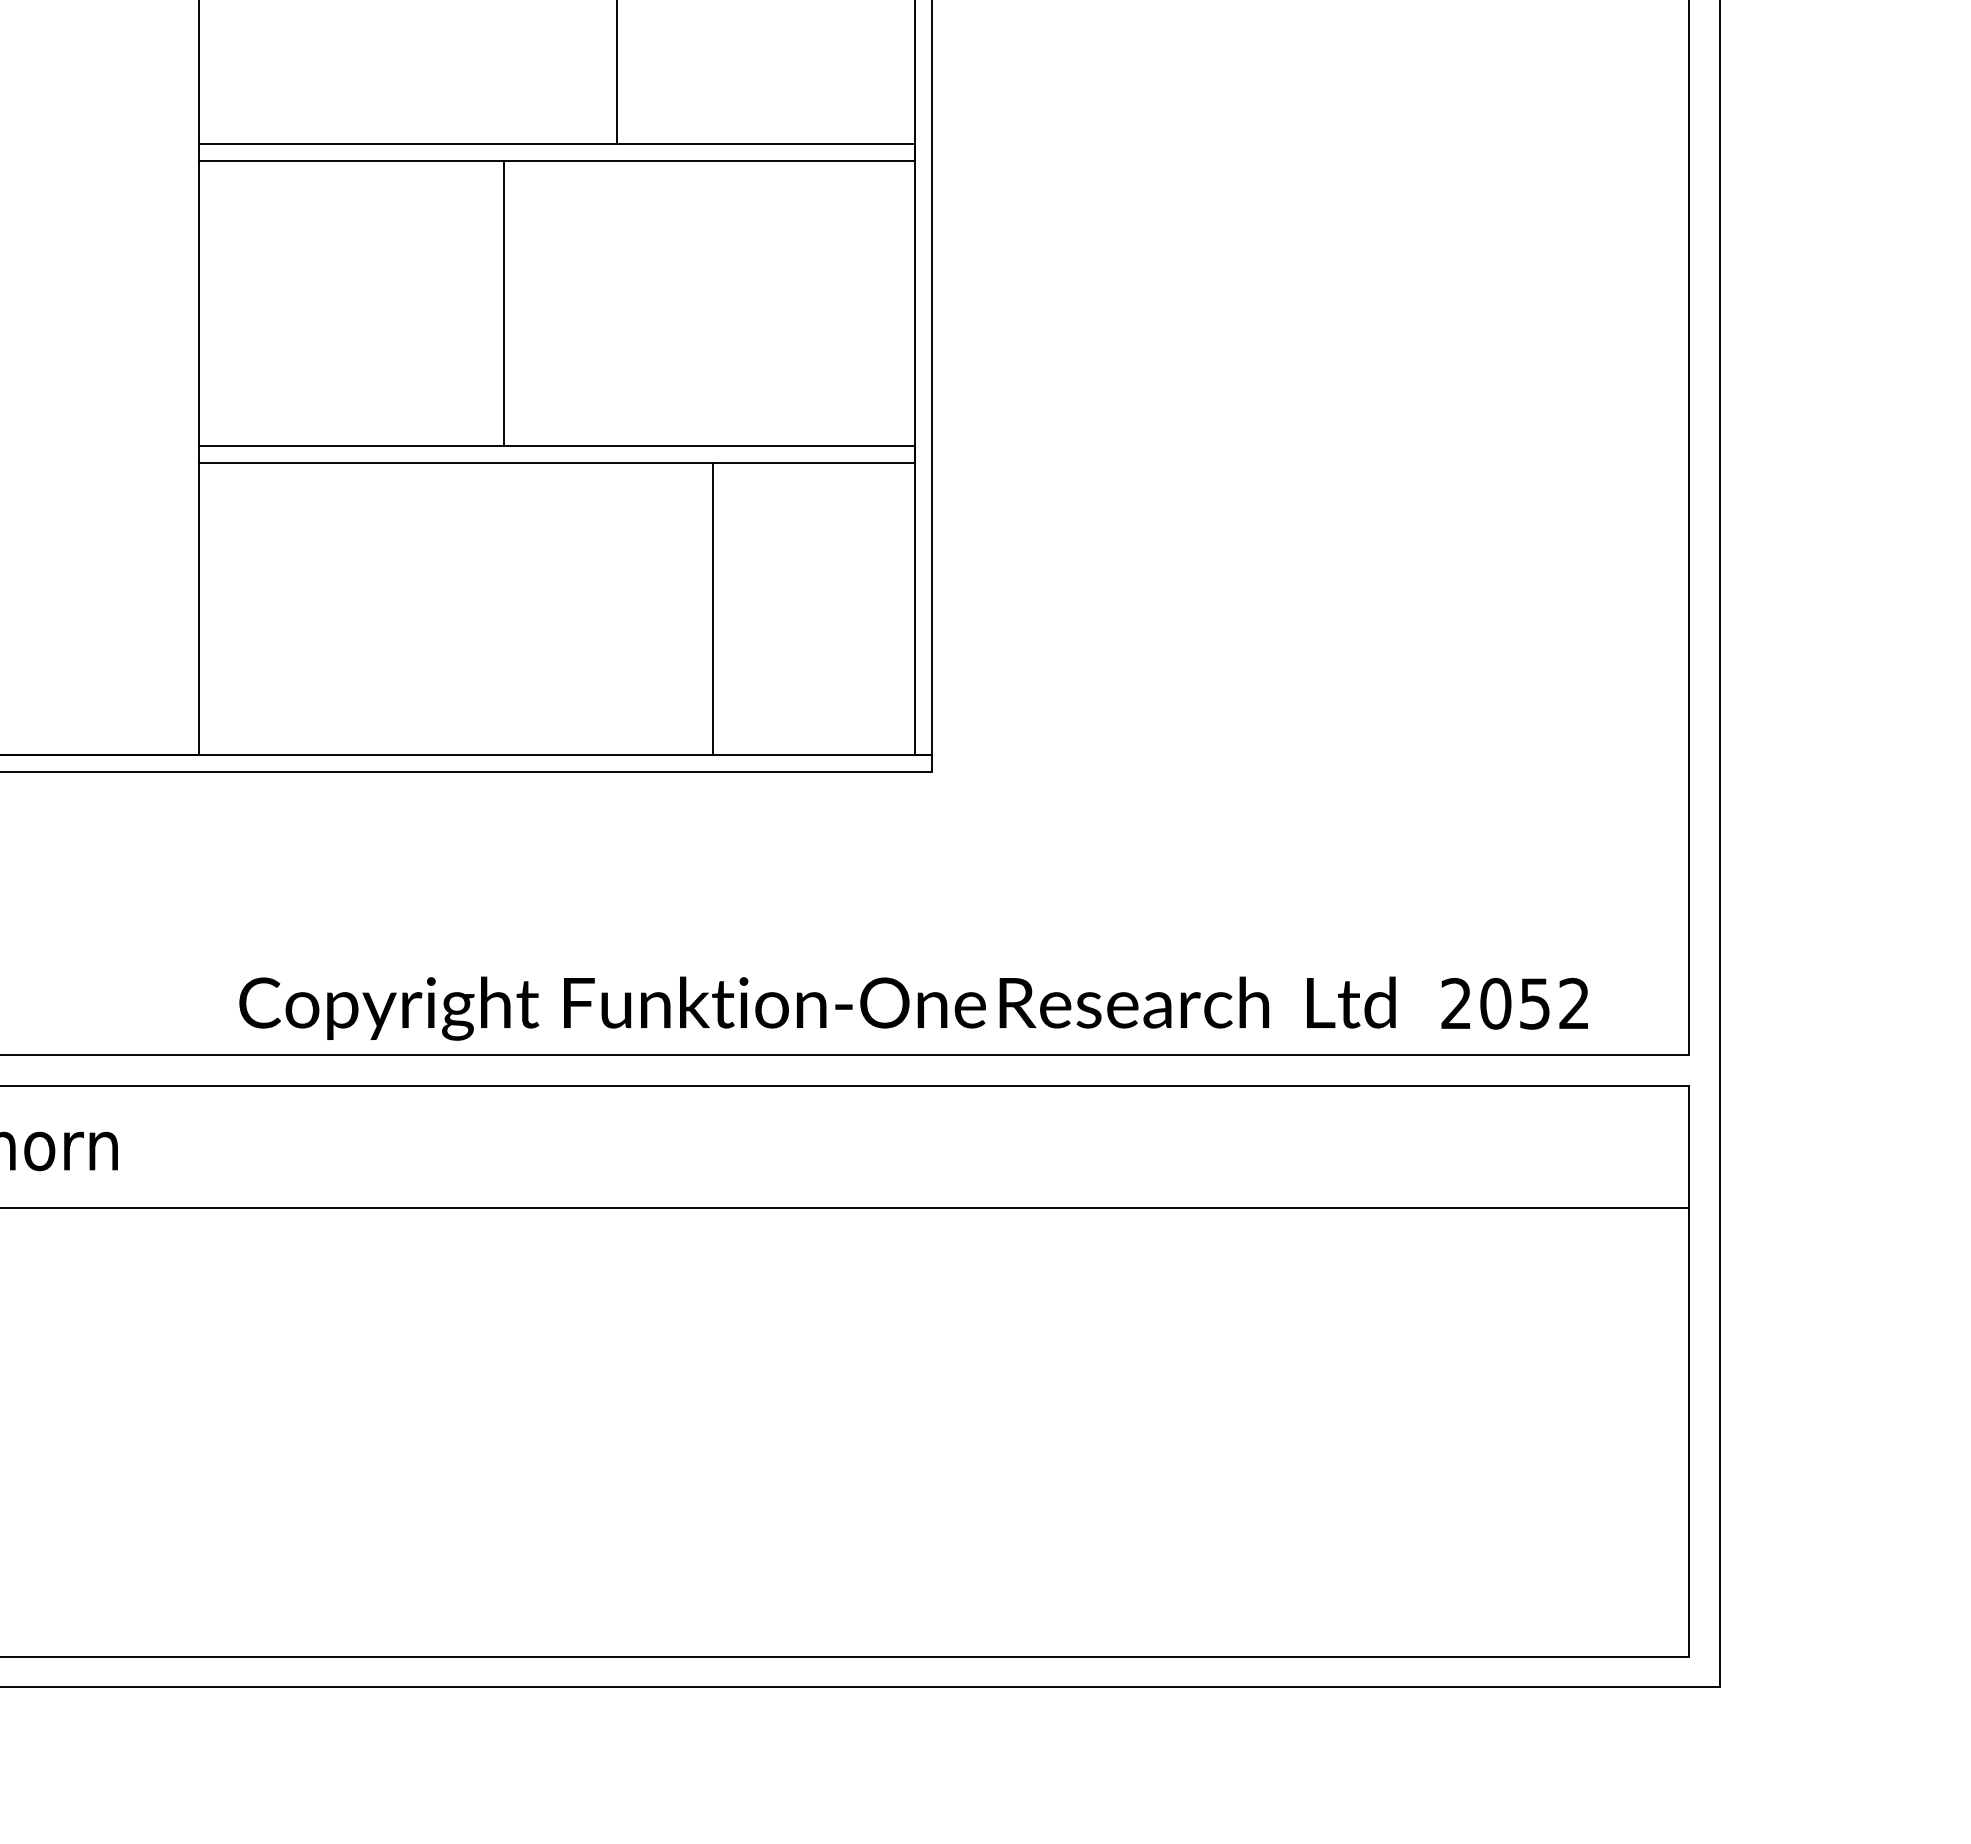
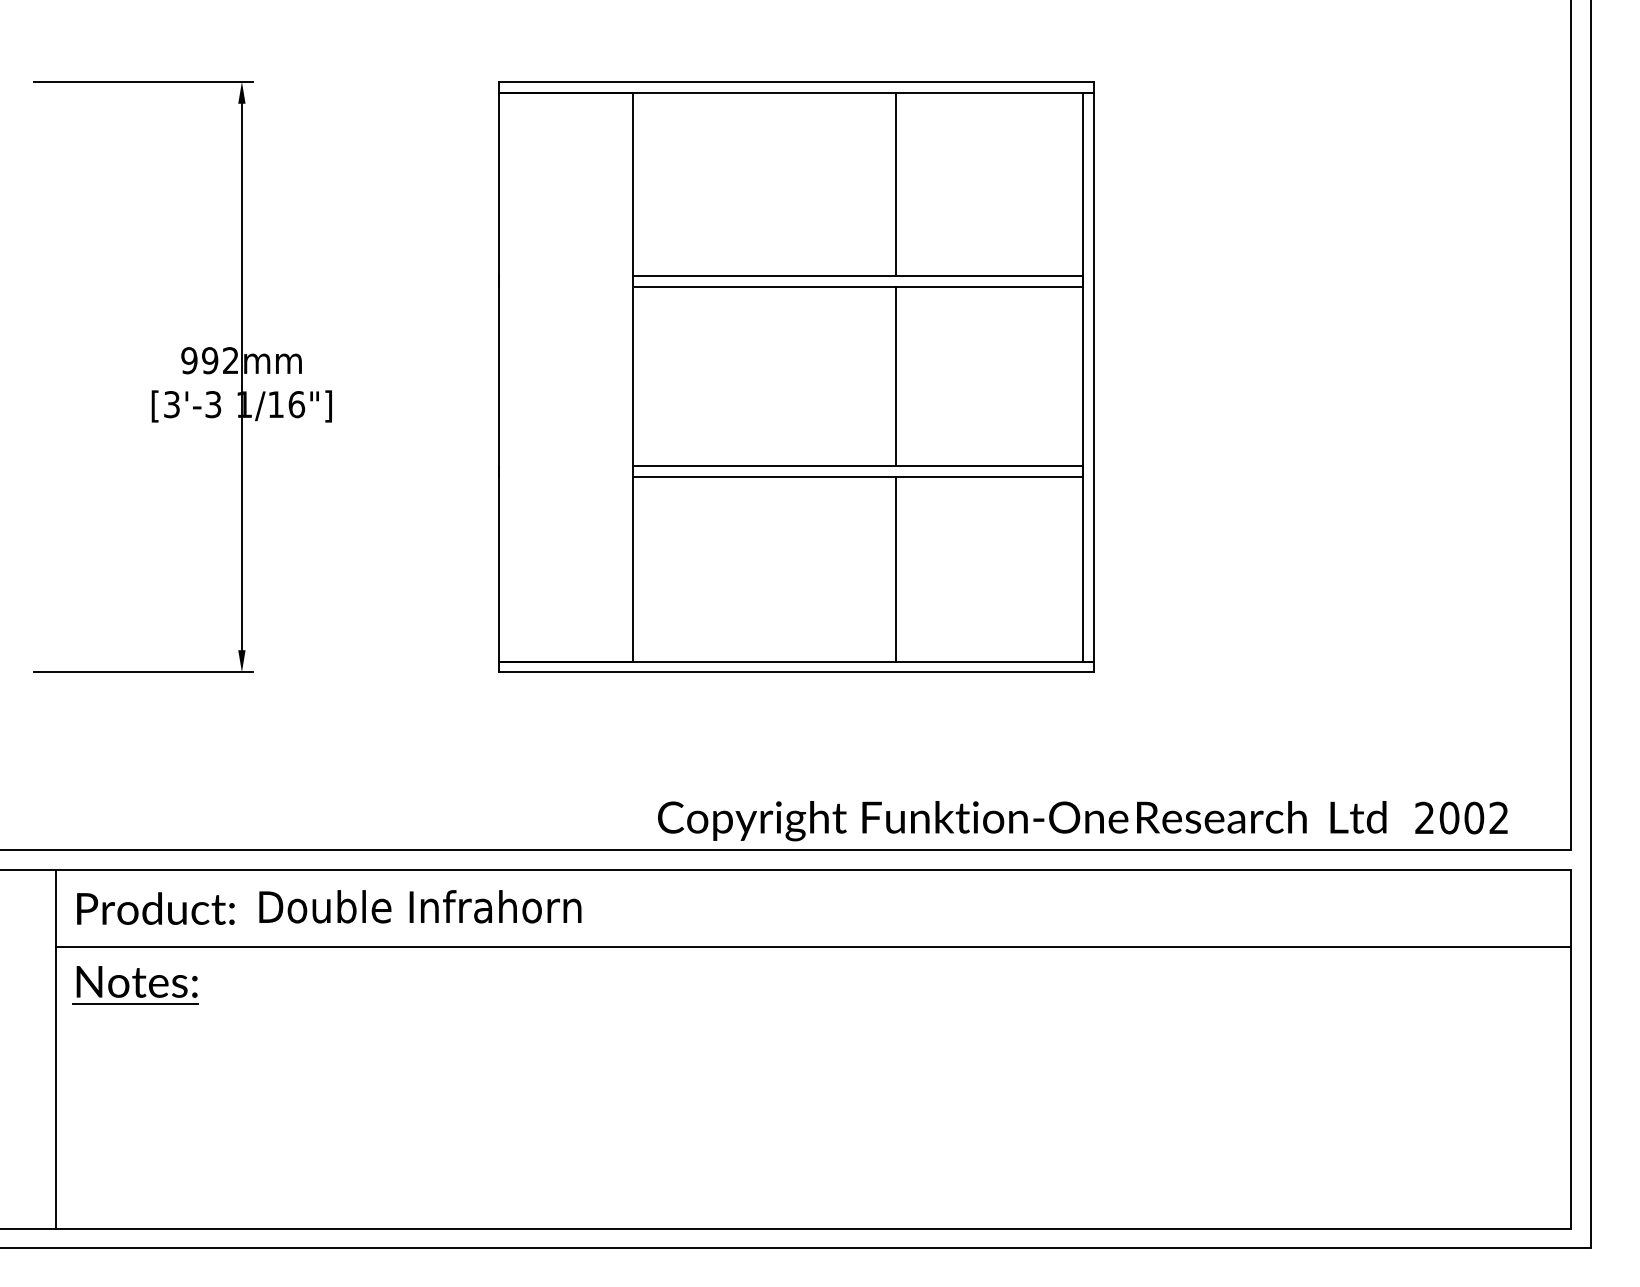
line: (503, 302) -> (895, 376), moved
line: (713, 609) -> (895, 569), moved
text: (1535, 1002) -> (1474, 817), 2052 -> 2002

